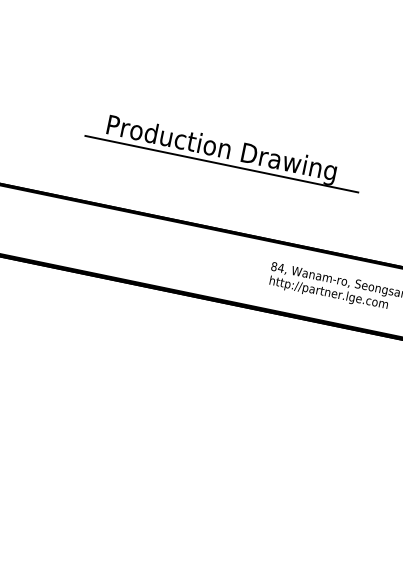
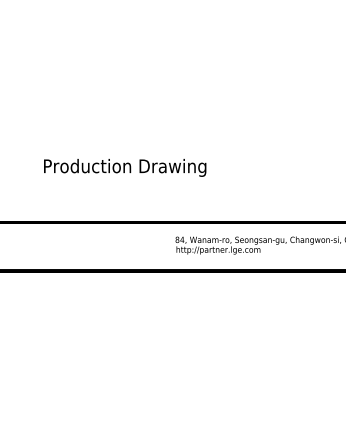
line: (222, 164) -> (127, 177), removed

